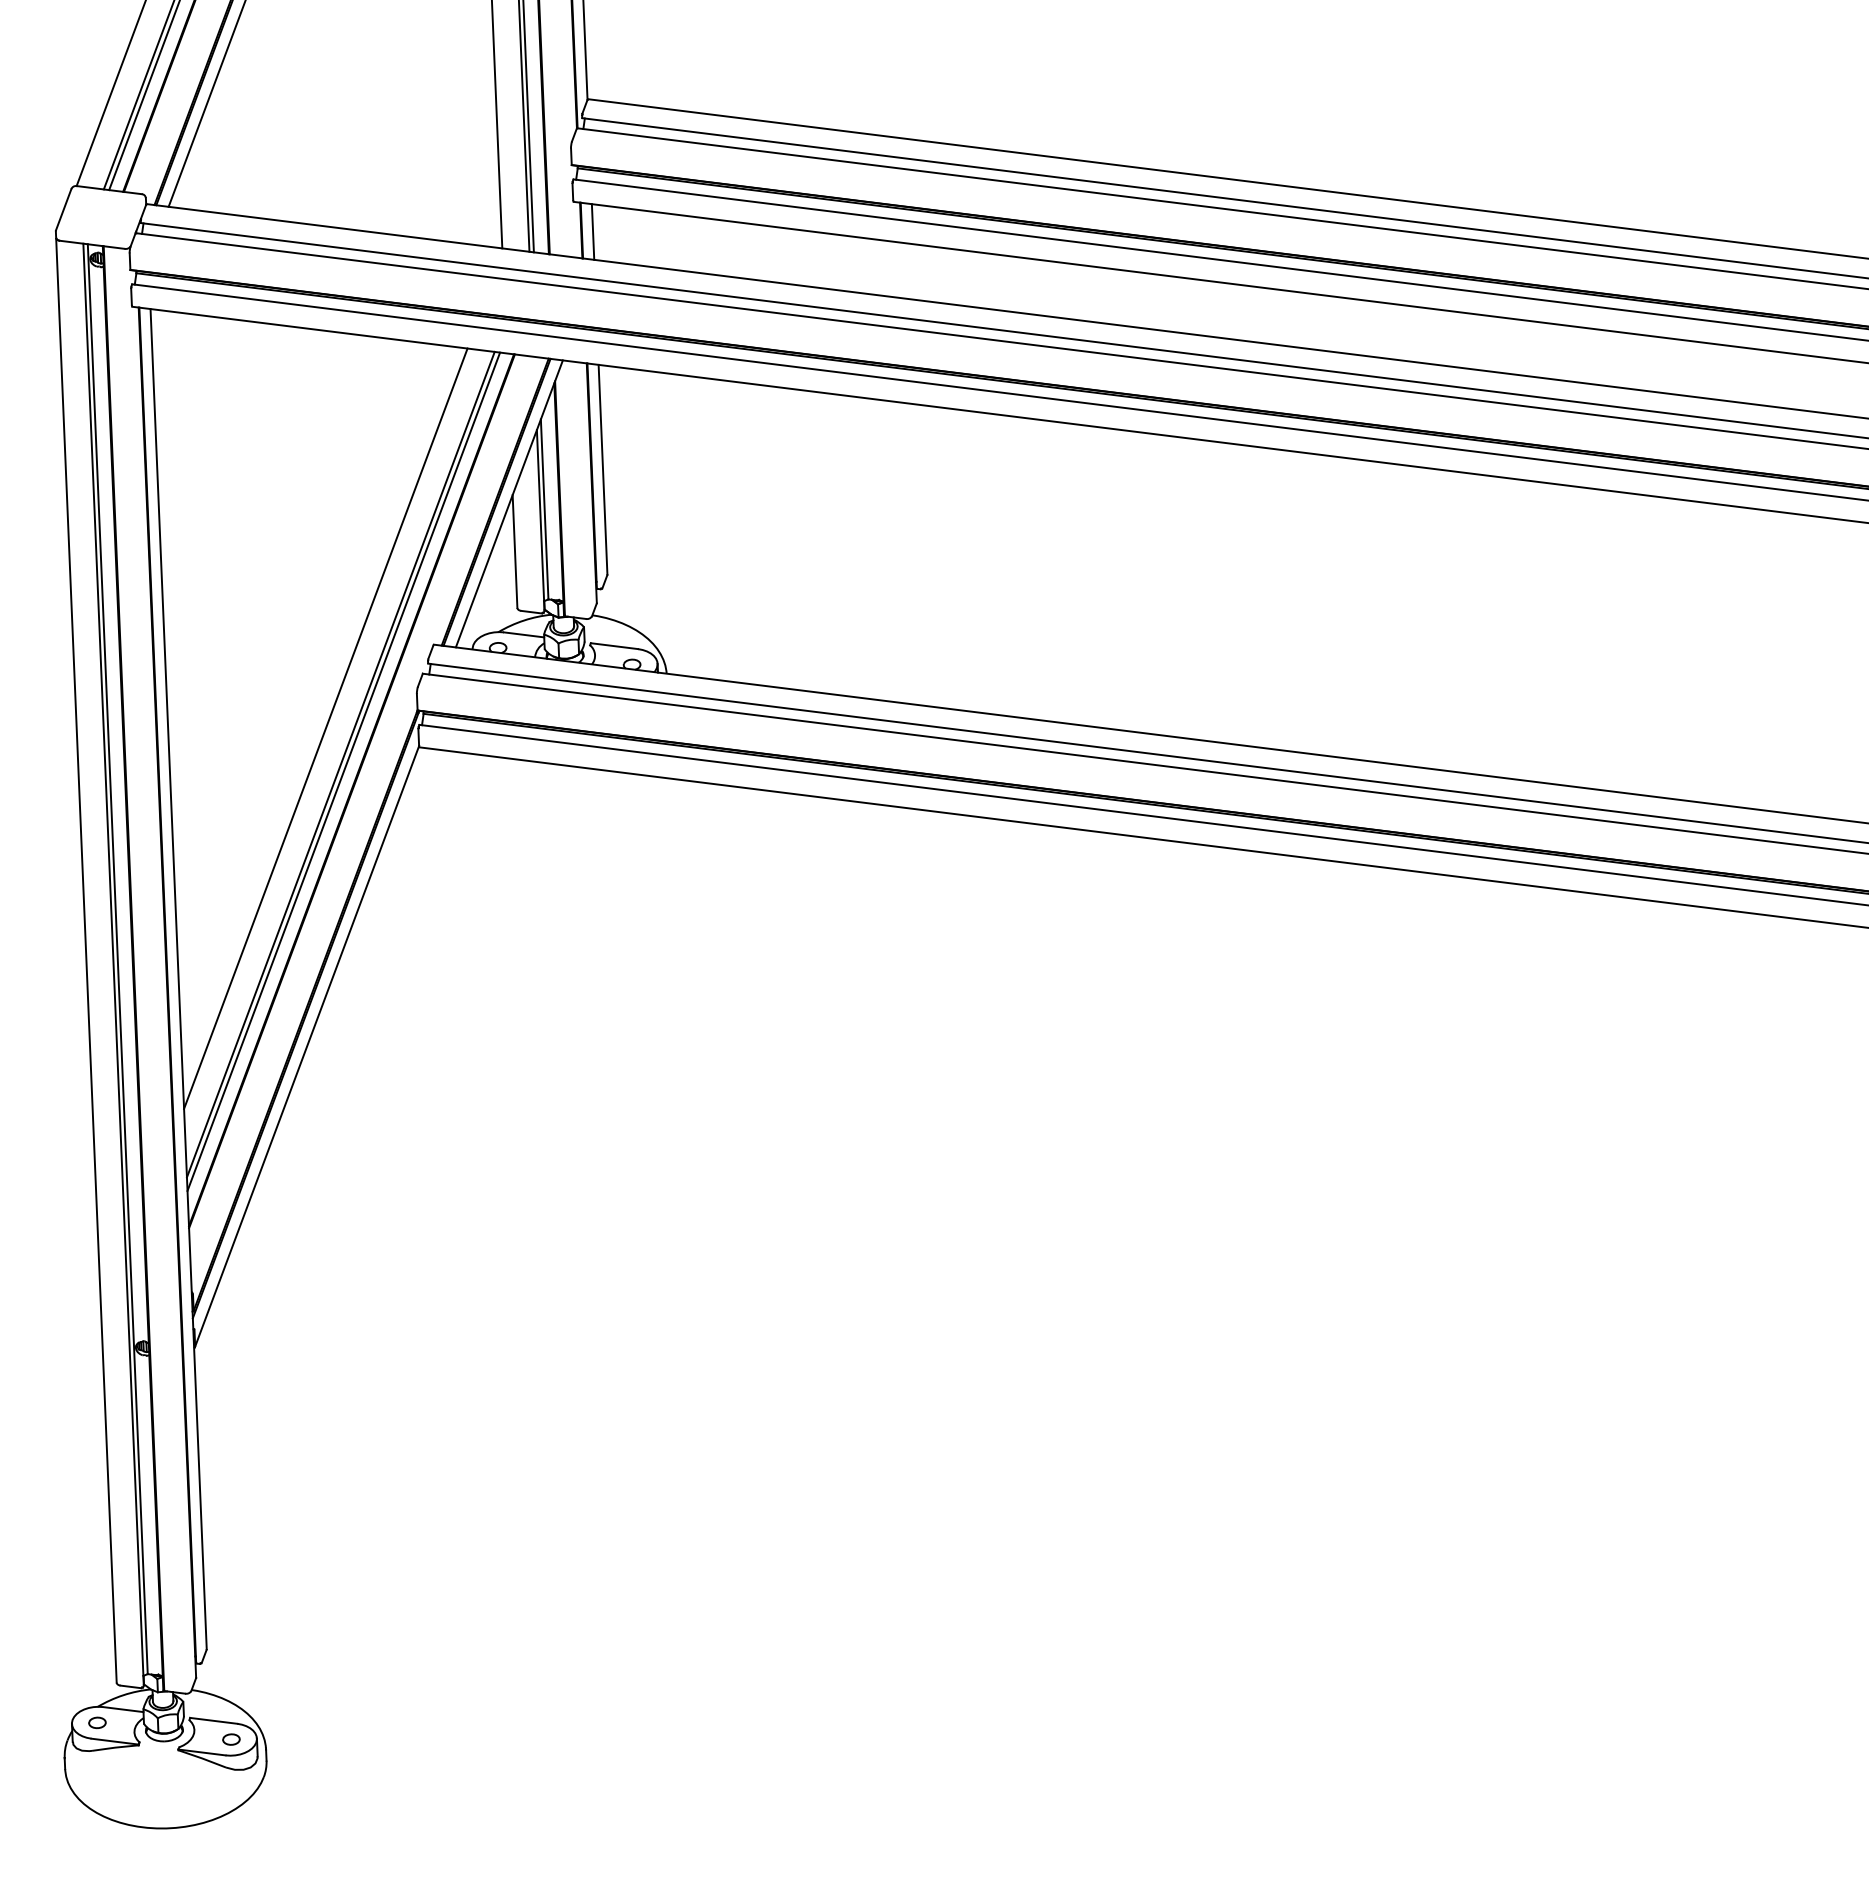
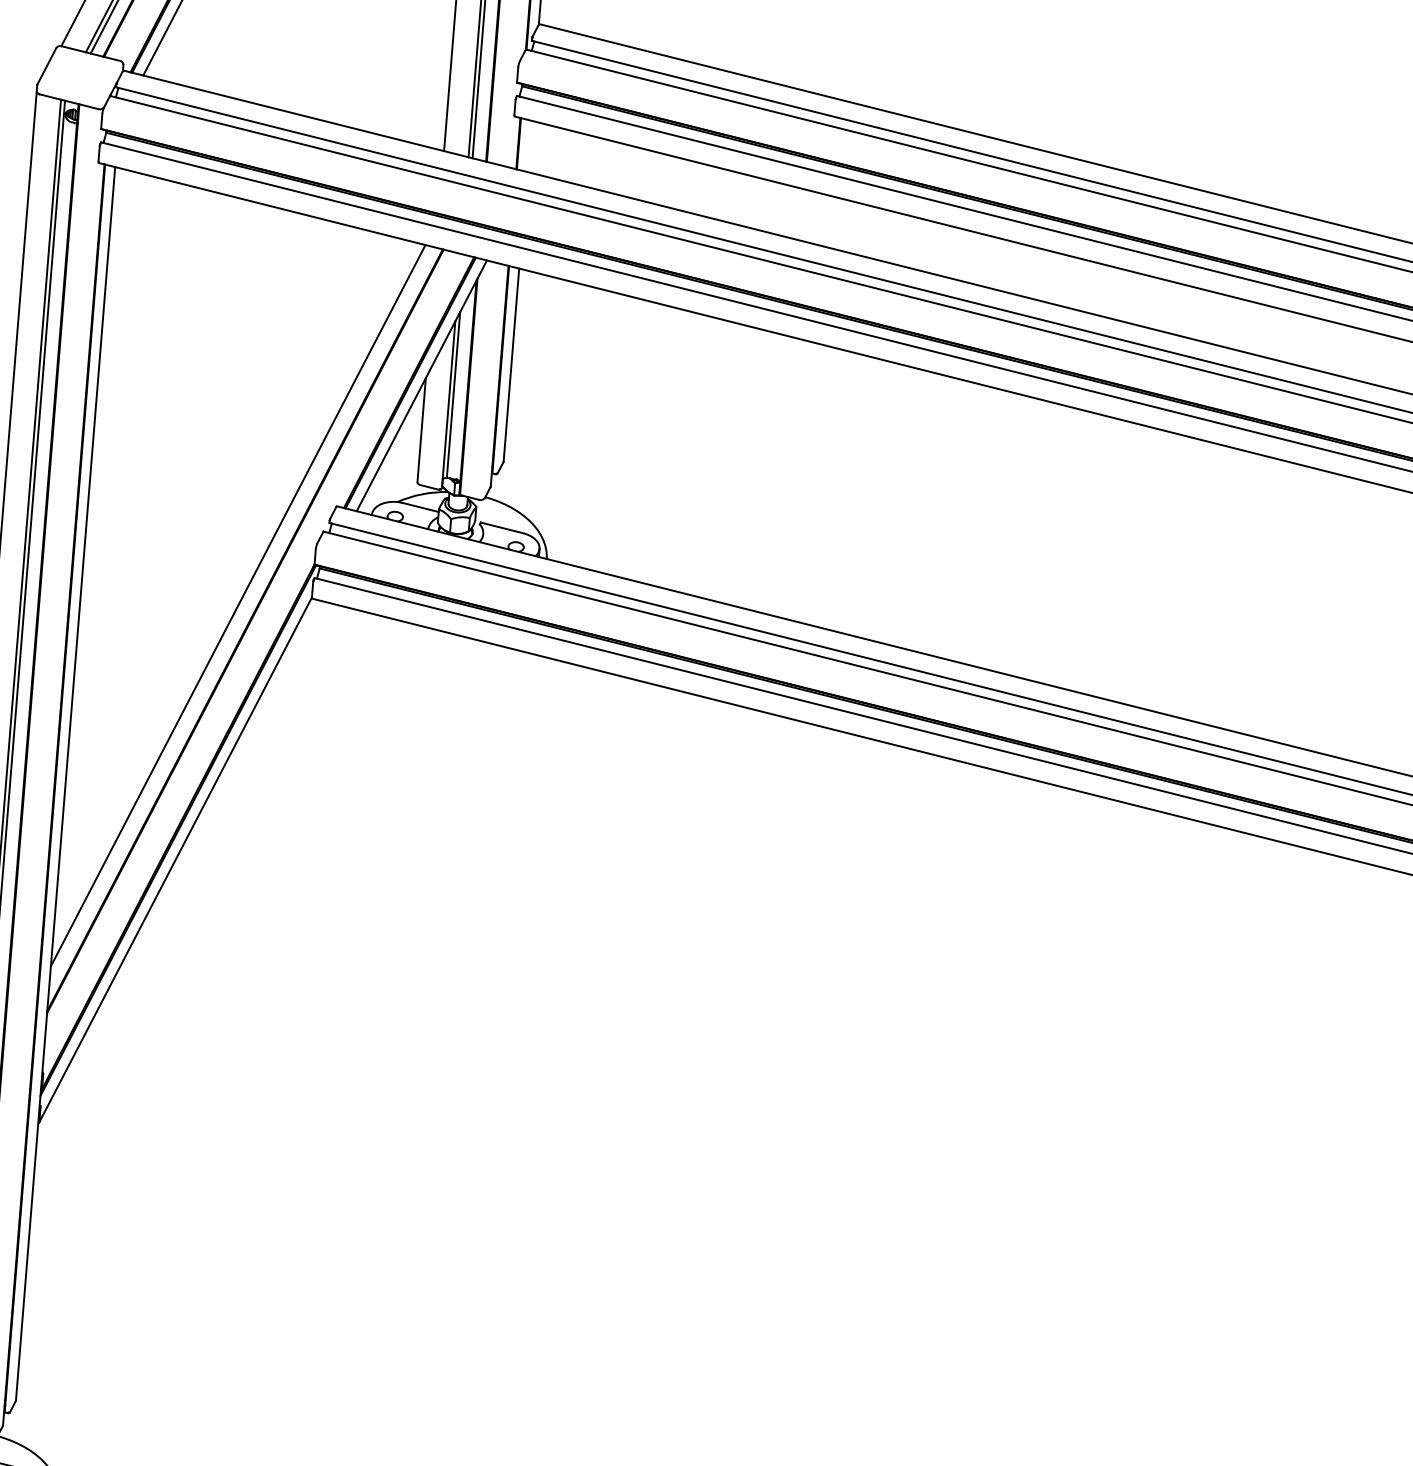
line: (592, 231) -> (528, 145), removed
line: (325, 728) -> (228, 570), removed
line: (343, 771) -> (239, 612), removed

